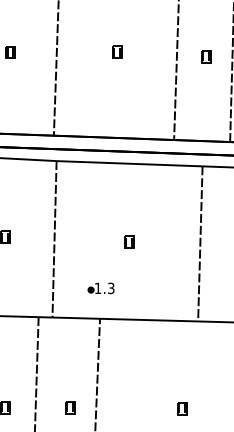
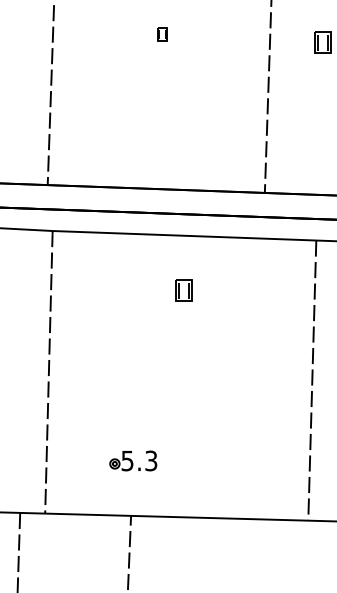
part: (117, 51) -> (162, 33), size x0.6
part: (129, 241) -> (184, 289), moved
text: (97, 288) -> (126, 461), 1.3 -> 5.3

